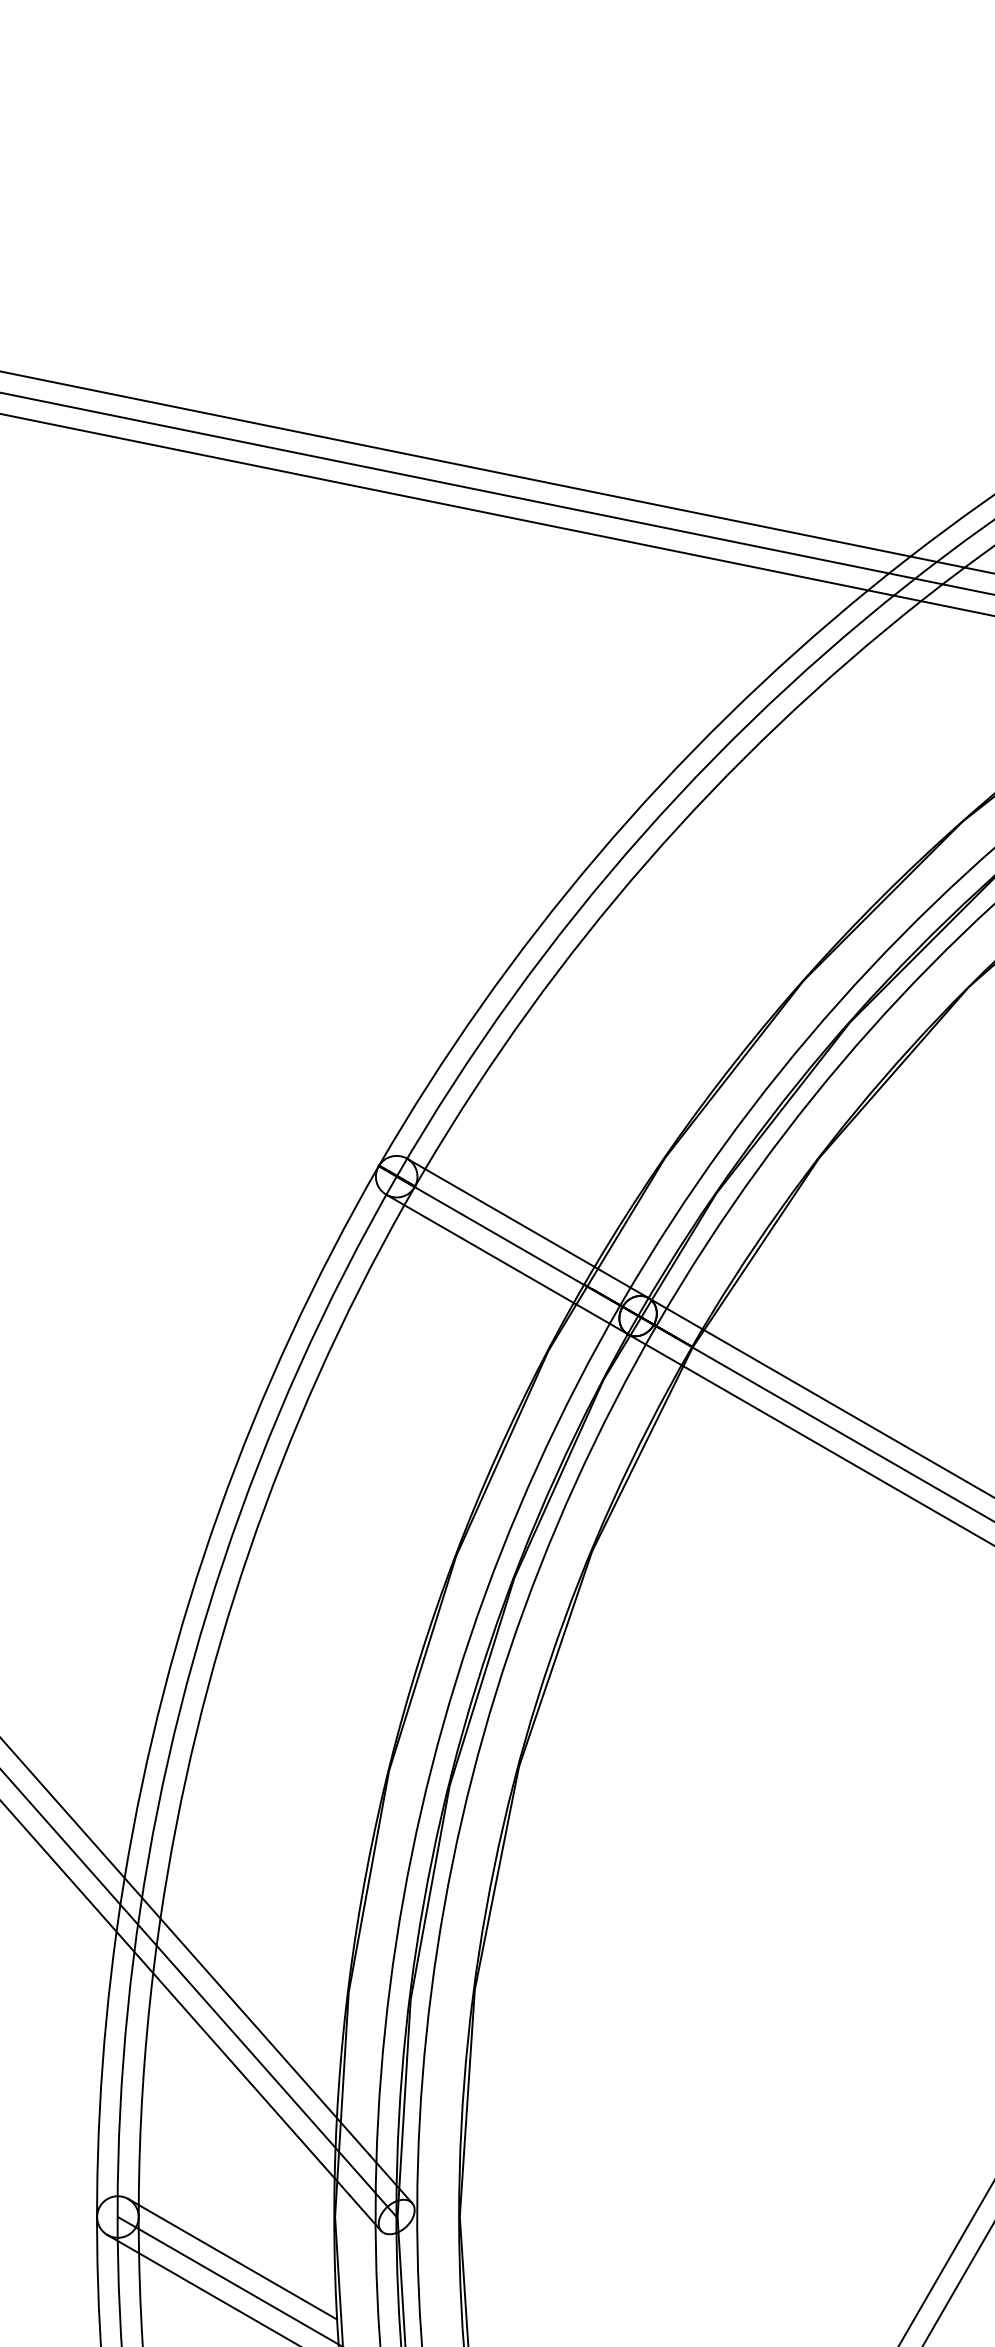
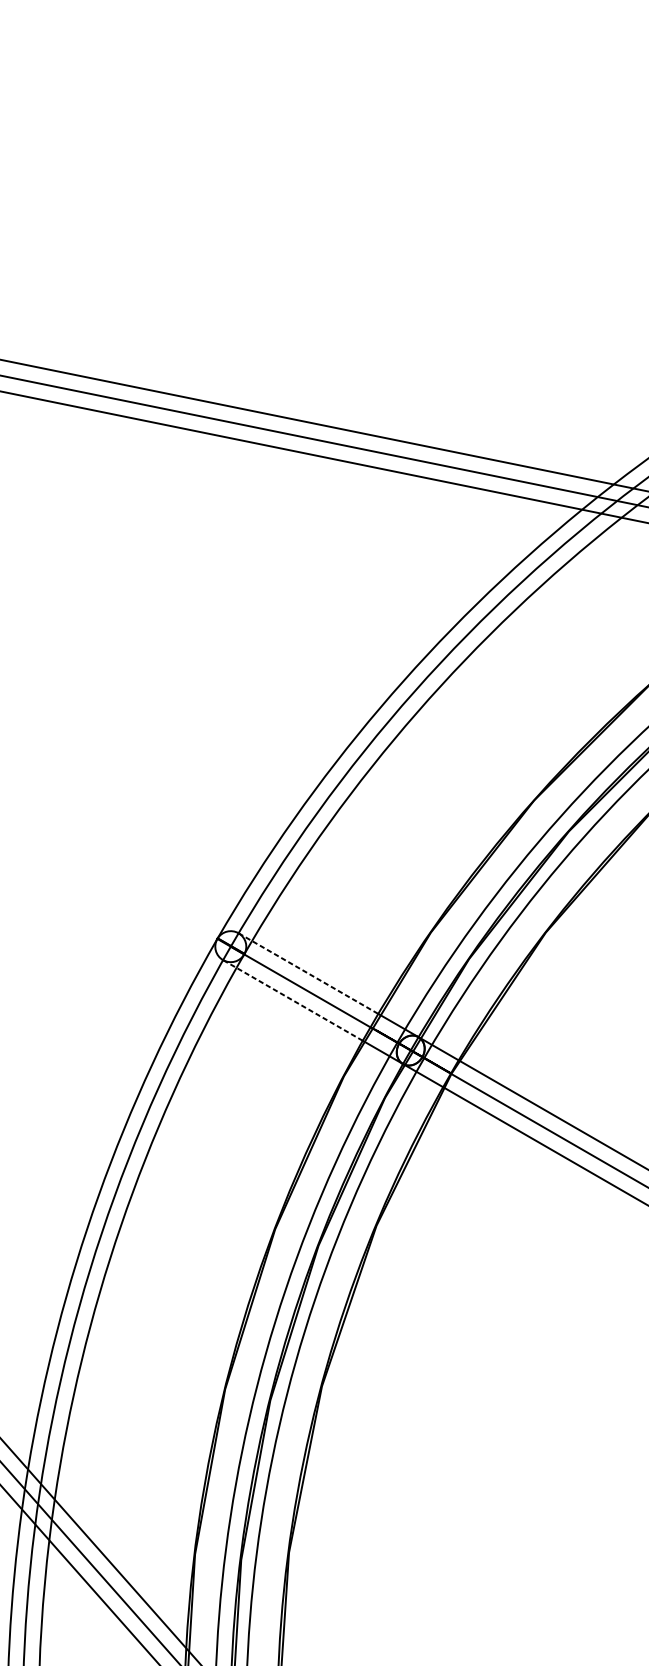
line: (501, 1213) -> (308, 974), solid -> dashed
line: (479, 1248) -> (292, 1000), solid -> dashed

